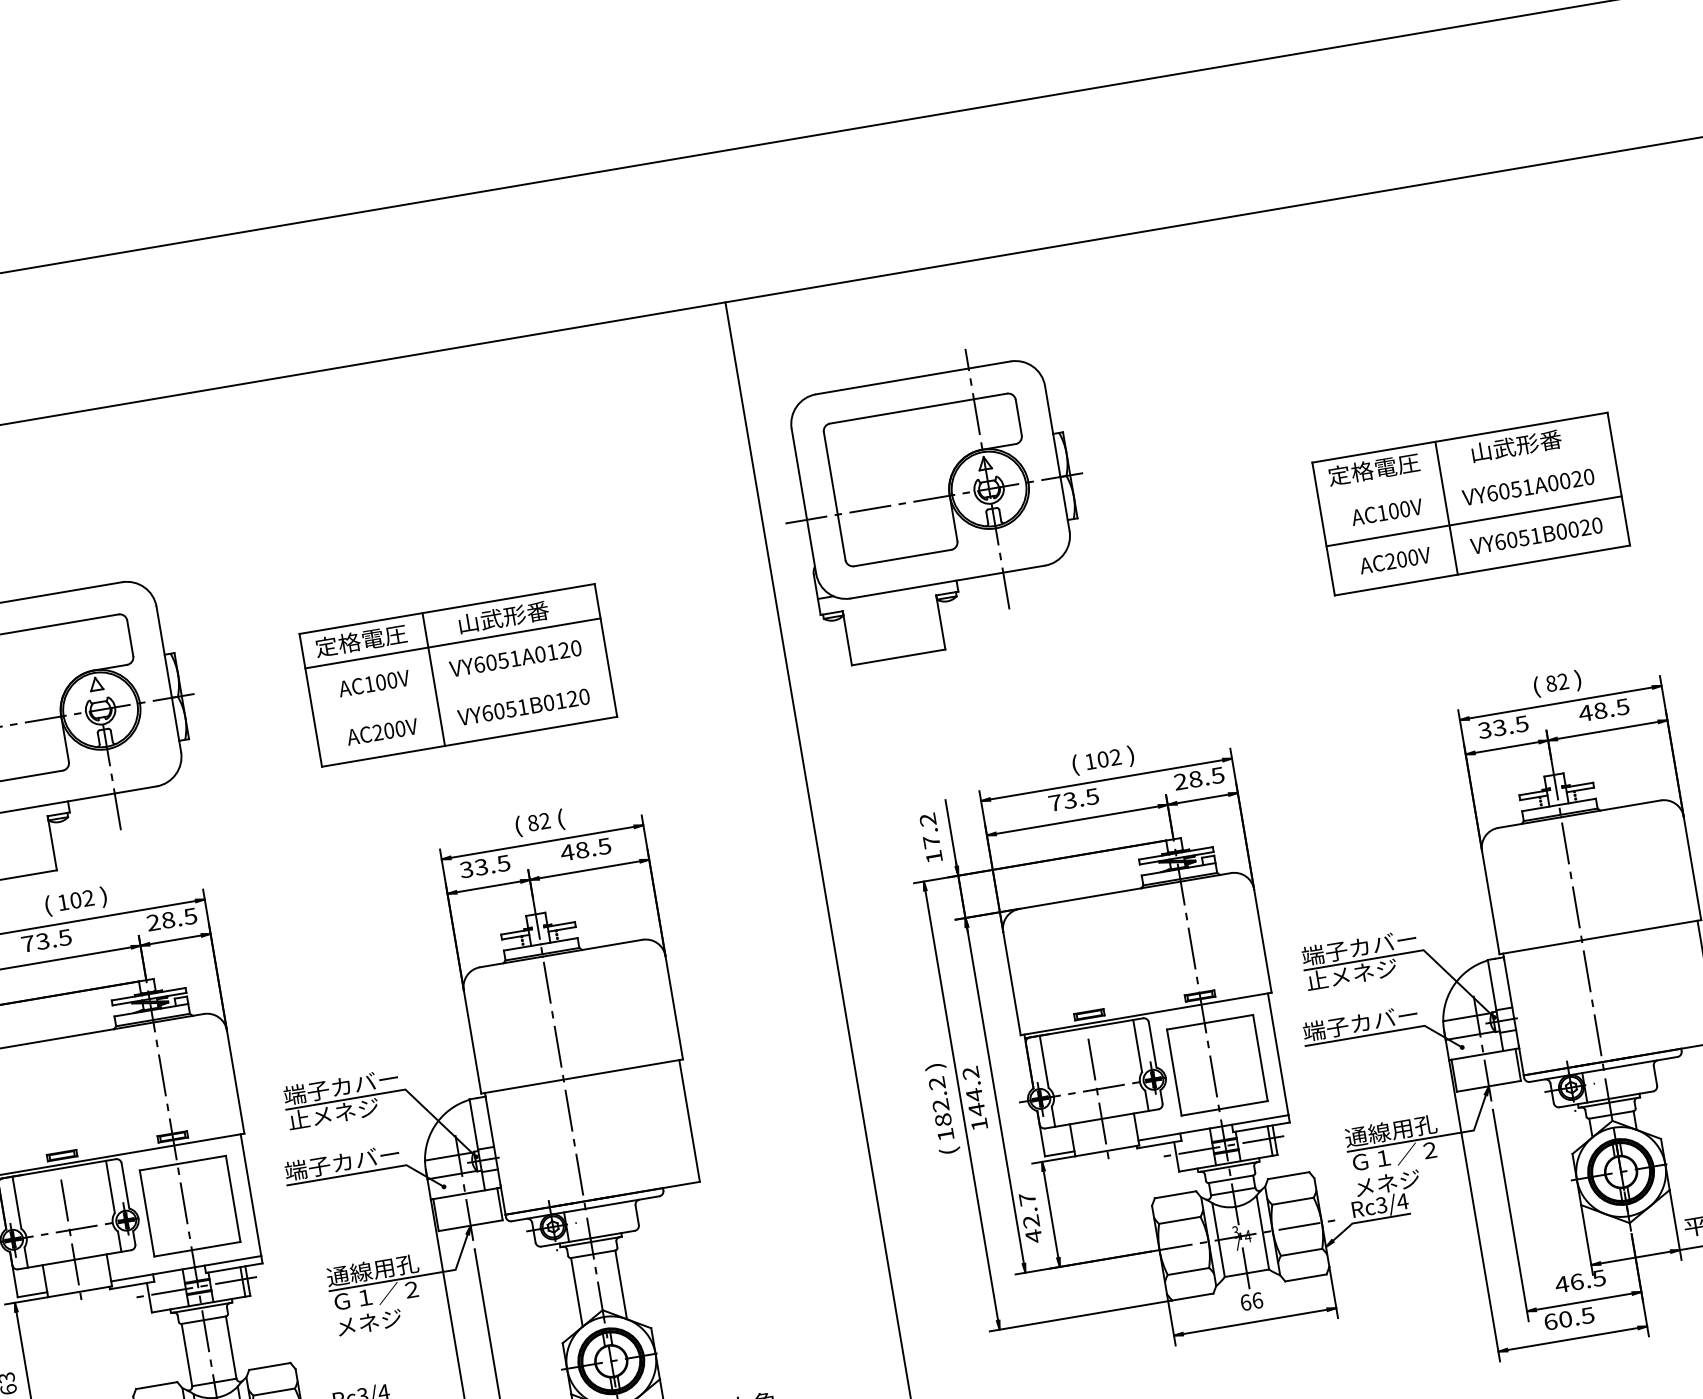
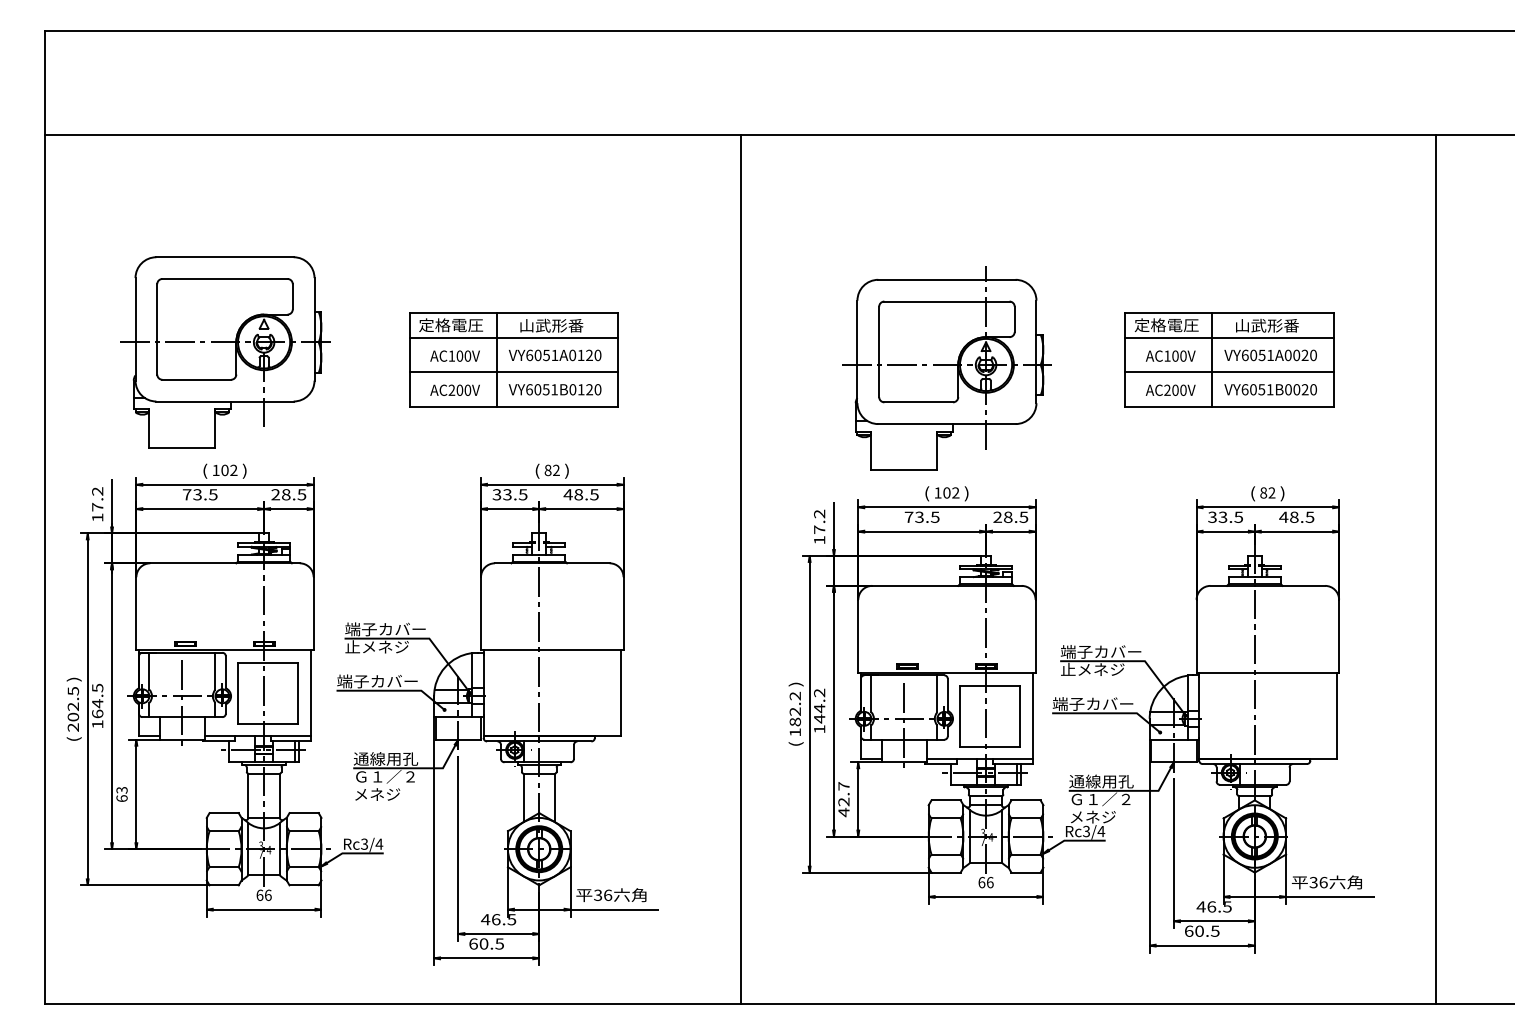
line: (1465, 471) -> (1229, 337), added
part: (933, 503) -> (946, 368), moved
line: (460, 692) -> (513, 372), added
text: (560, 818) -> (567, 470), ( -> )

